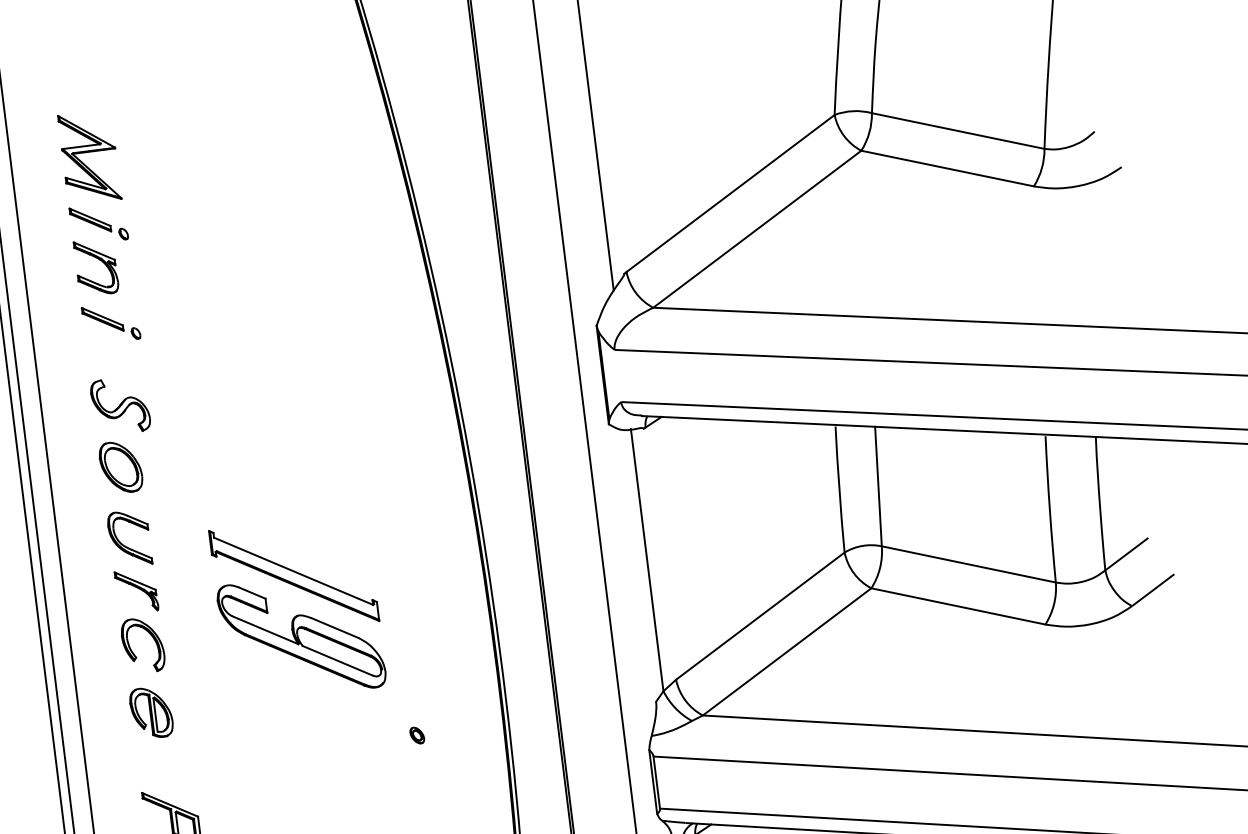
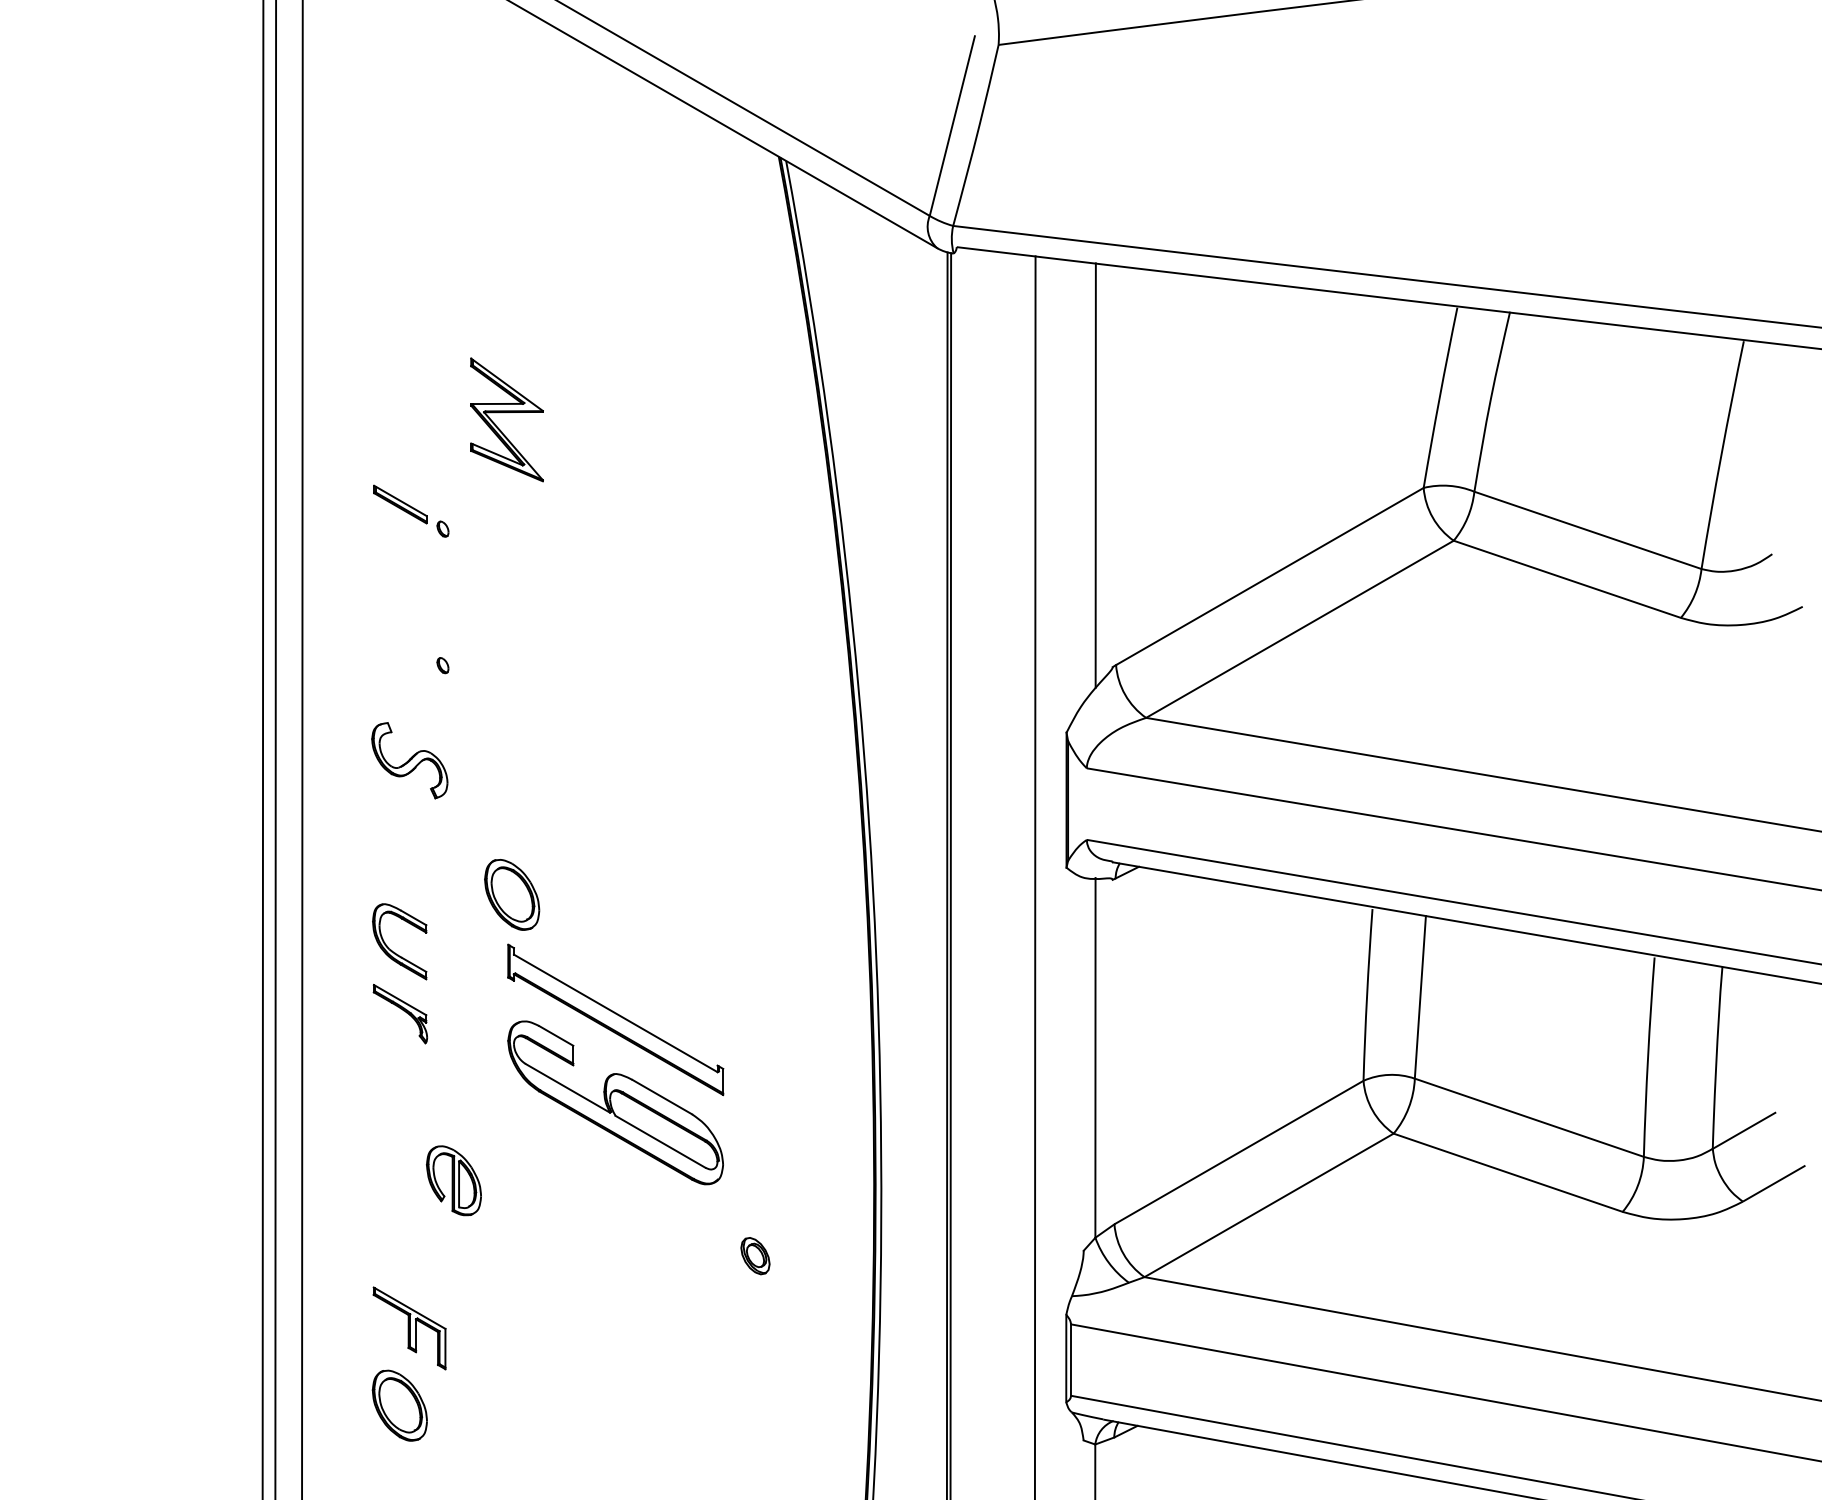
part: (88, 152) -> (506, 412), moved
part: (100, 260) -> (407, 561), removed
part: (102, 319) -> (400, 640), removed
part: (121, 467) -> (512, 894), moved
part: (134, 653) -> (386, 1097), removed
part: (151, 712) -> (453, 1180), moved
part: (416, 735) -> (754, 1256), size x1.6

